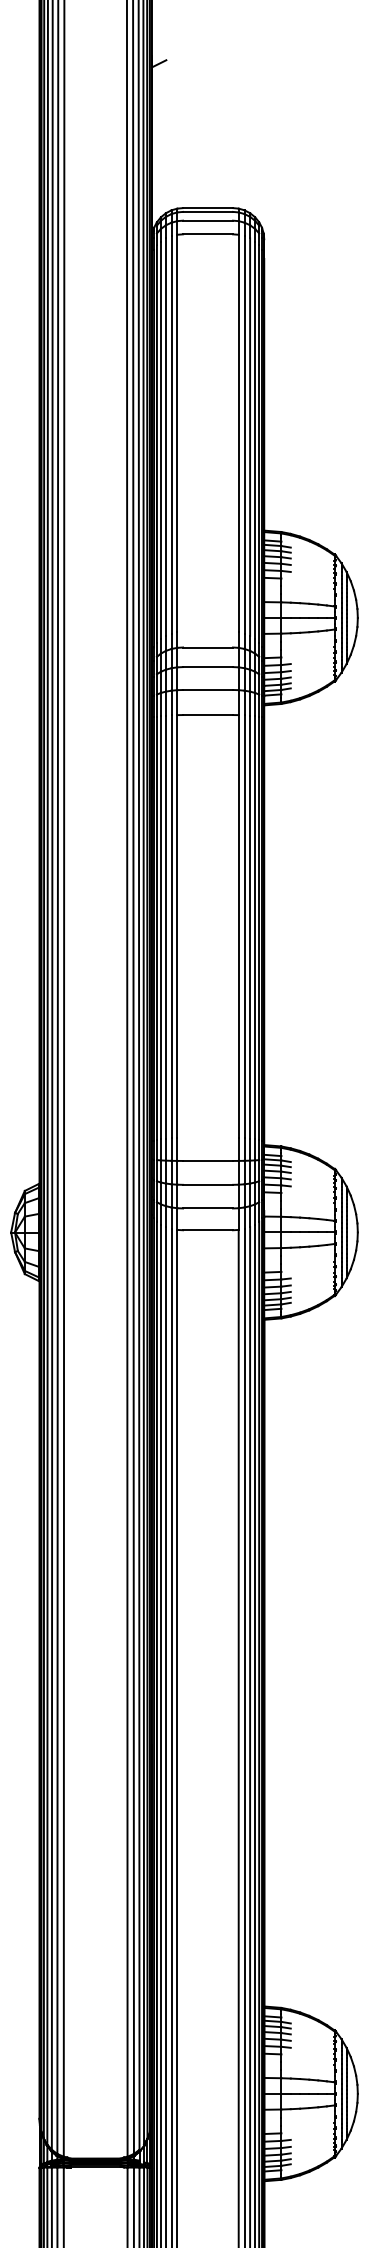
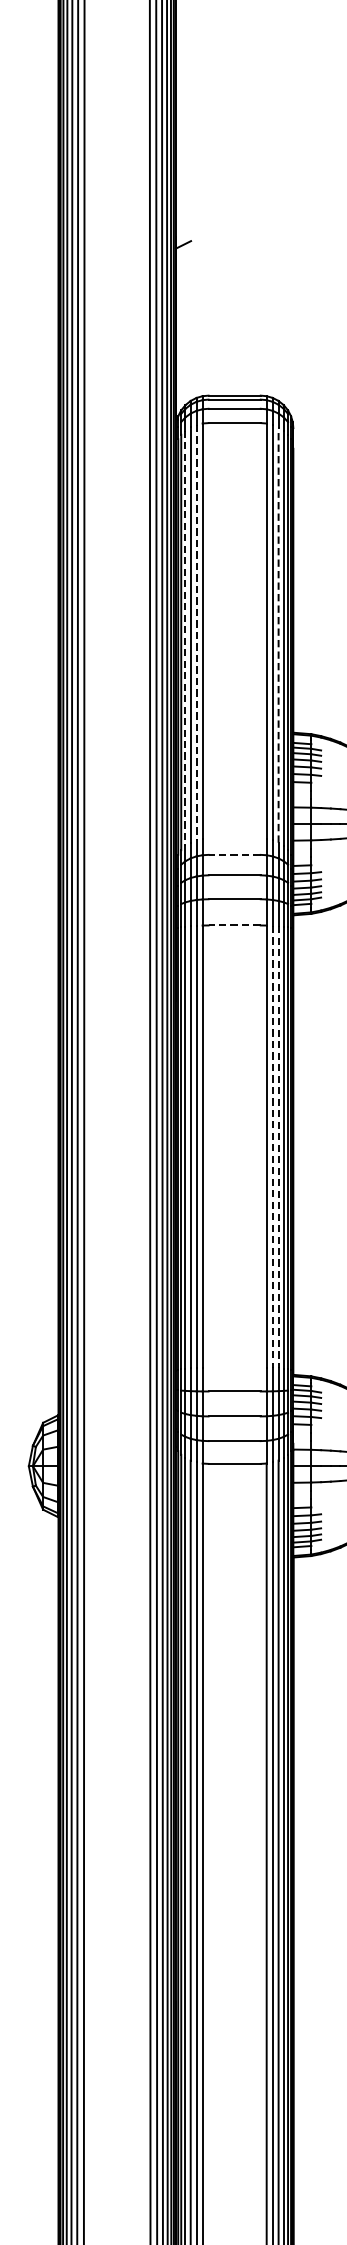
line: (171, 434) -> (196, 632), solid -> dashed
line: (250, 437) -> (279, 635), solid -> dashed
line: (161, 440) -> (185, 638), solid -> dashed
line: (208, 647) -> (235, 854), solid -> dashed
line: (208, 715) -> (235, 925), solid -> dashed
line: (244, 926) -> (272, 1146), solid -> dashed
line: (250, 927) -> (279, 1147), solid -> dashed

